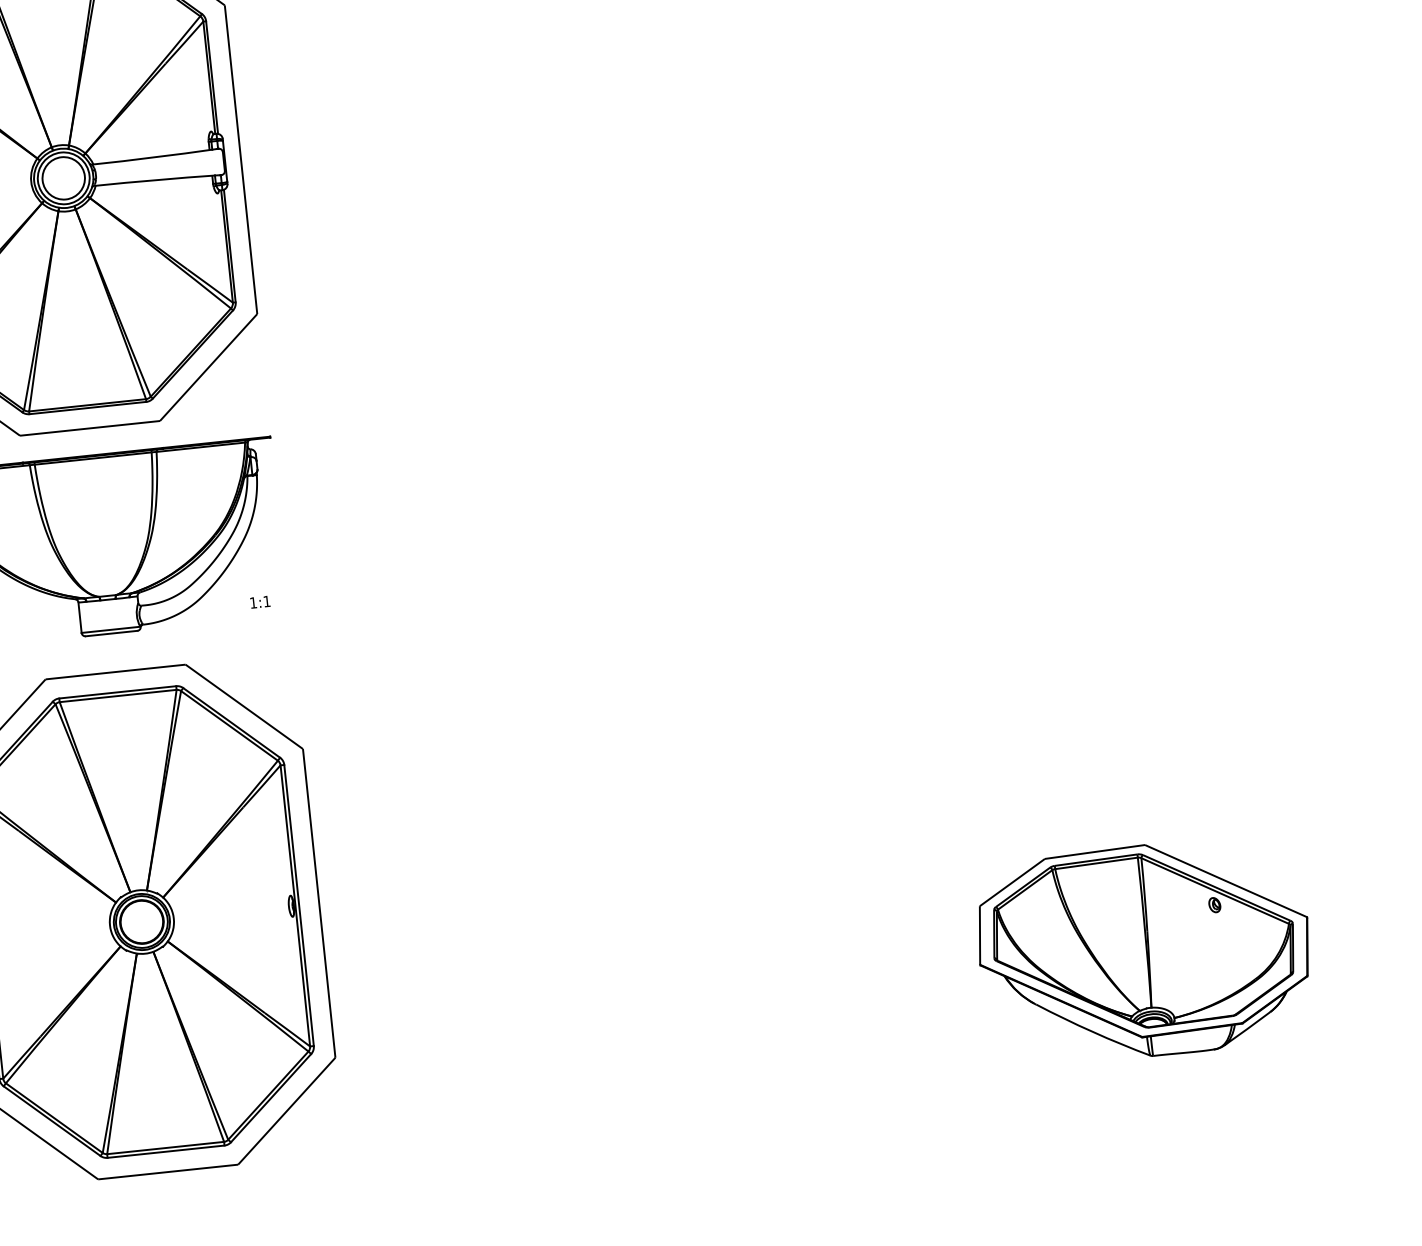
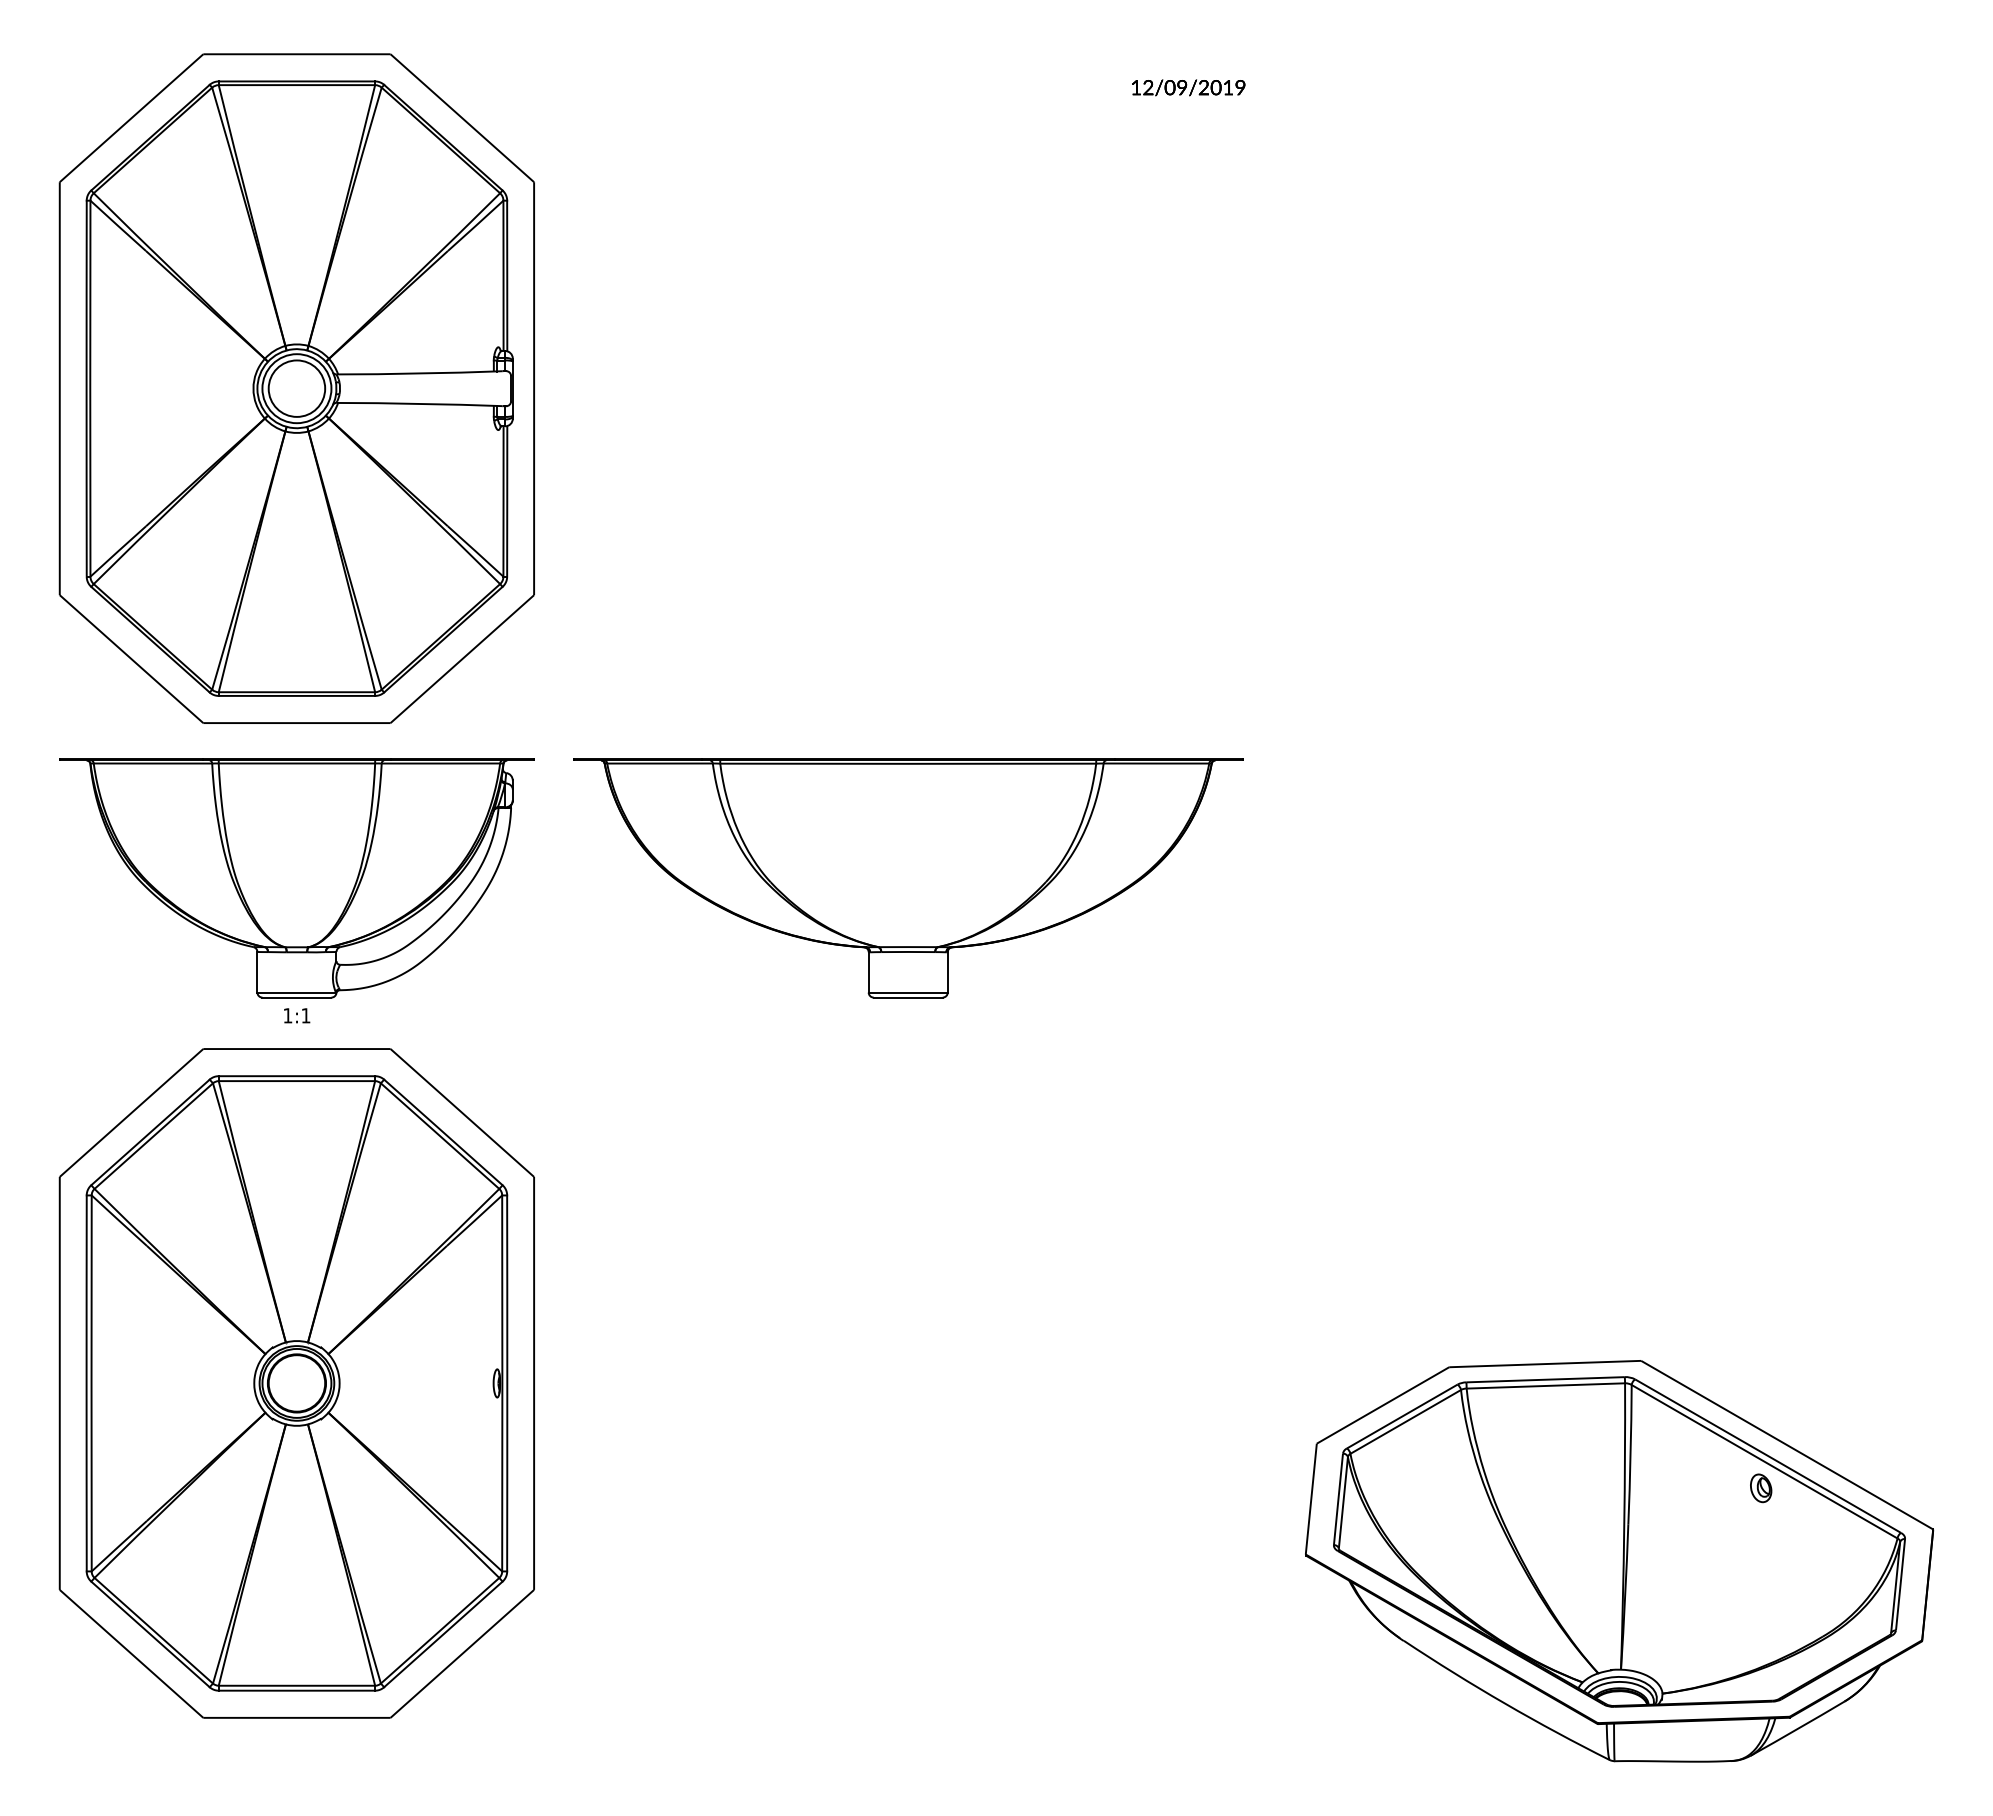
part: (559, 496) -> (908, 878), added
text: (260, 601) -> (297, 1015), moved
part: (1144, 951) -> (1619, 1561), size x1.43

